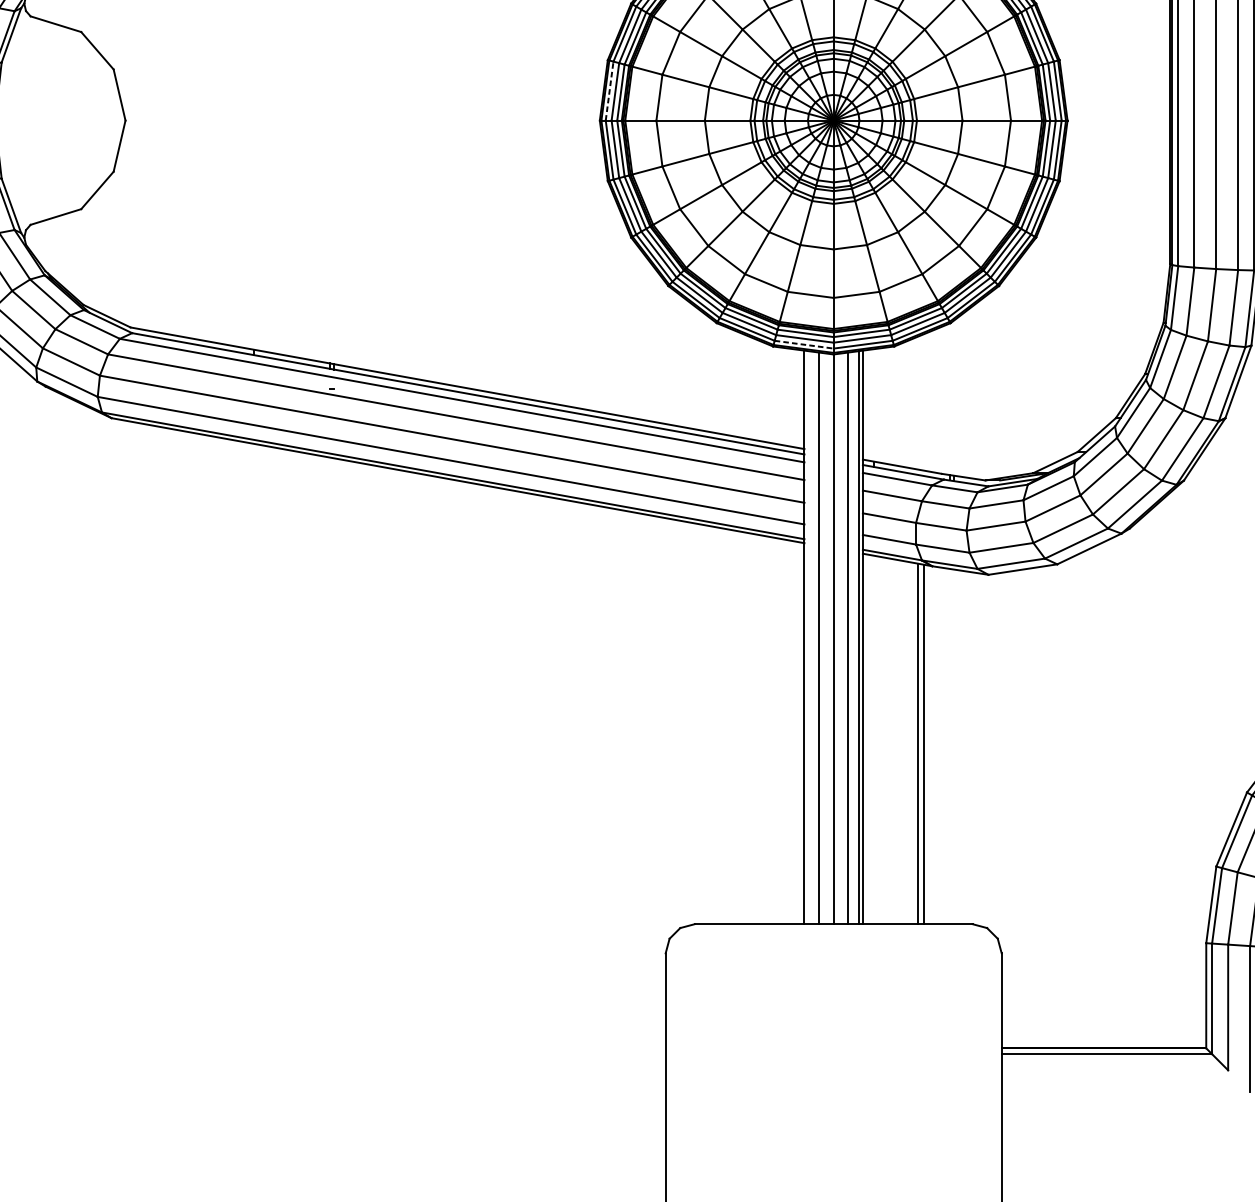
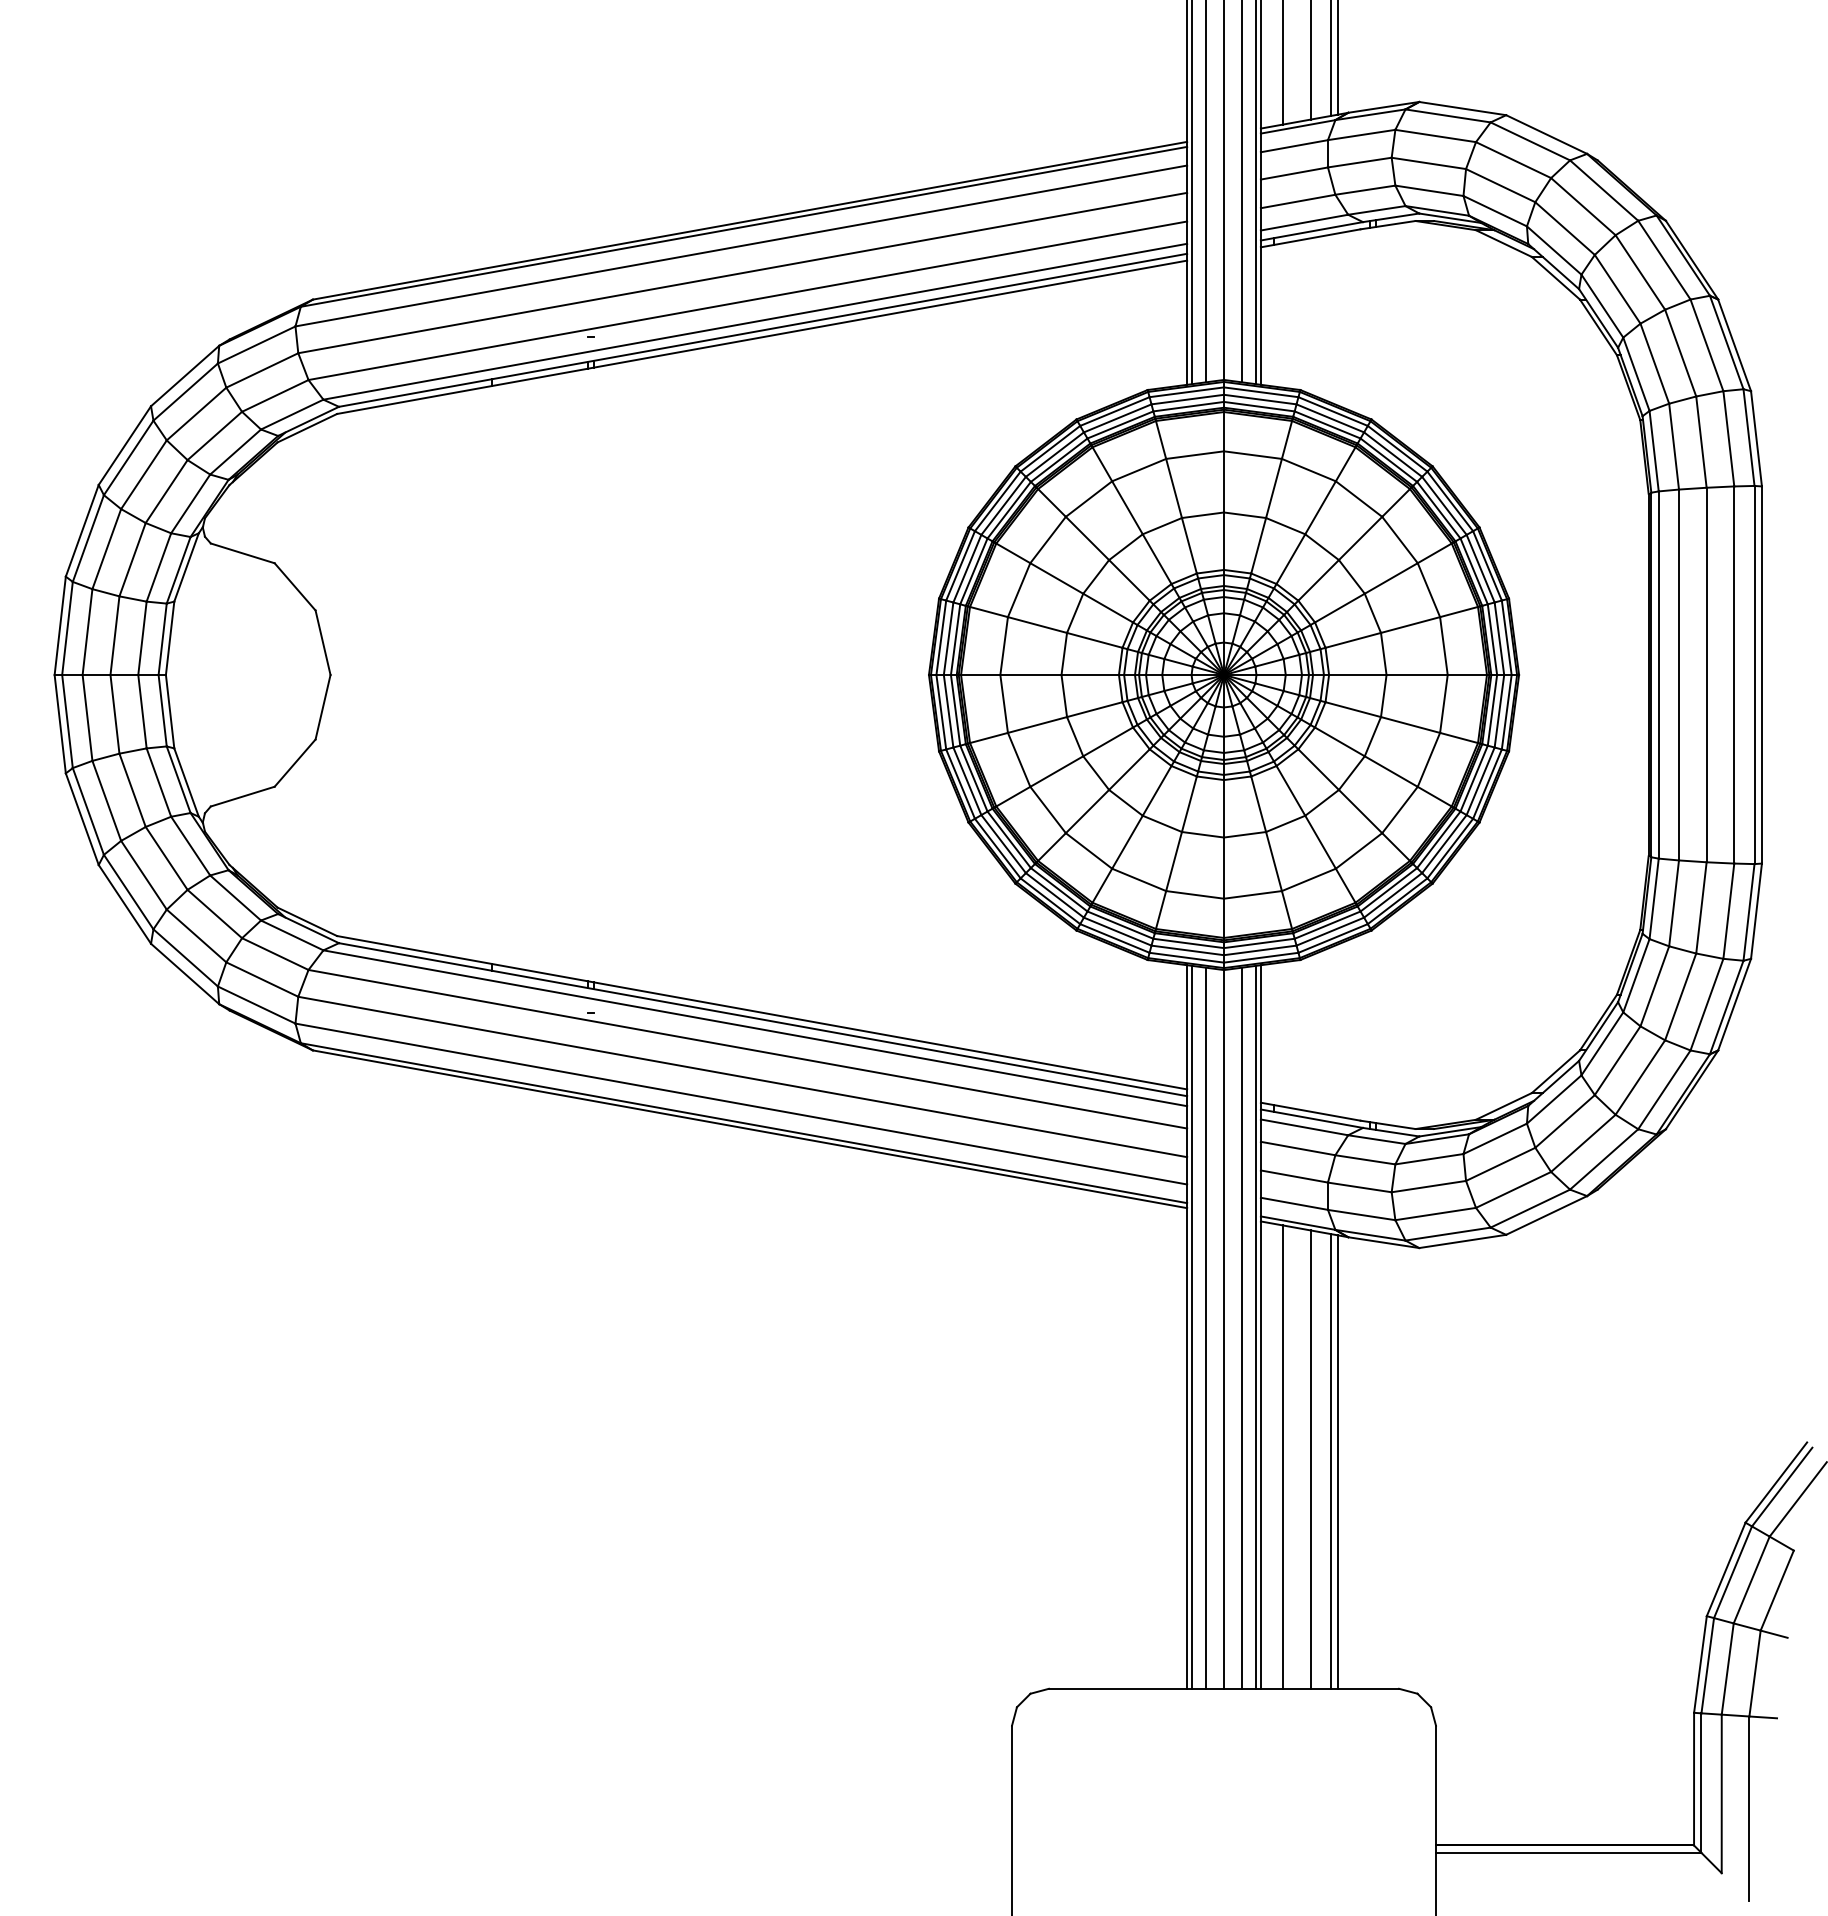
line: (609, 90) -> (941, 637), dashed -> solid
line: (803, 344) -> (1186, 957), dashed -> solid
line: (808, 636) -> (1192, 1326), added
line: (880, 740) -> (1283, 1456), added
line: (902, 742) -> (1310, 1459), added

